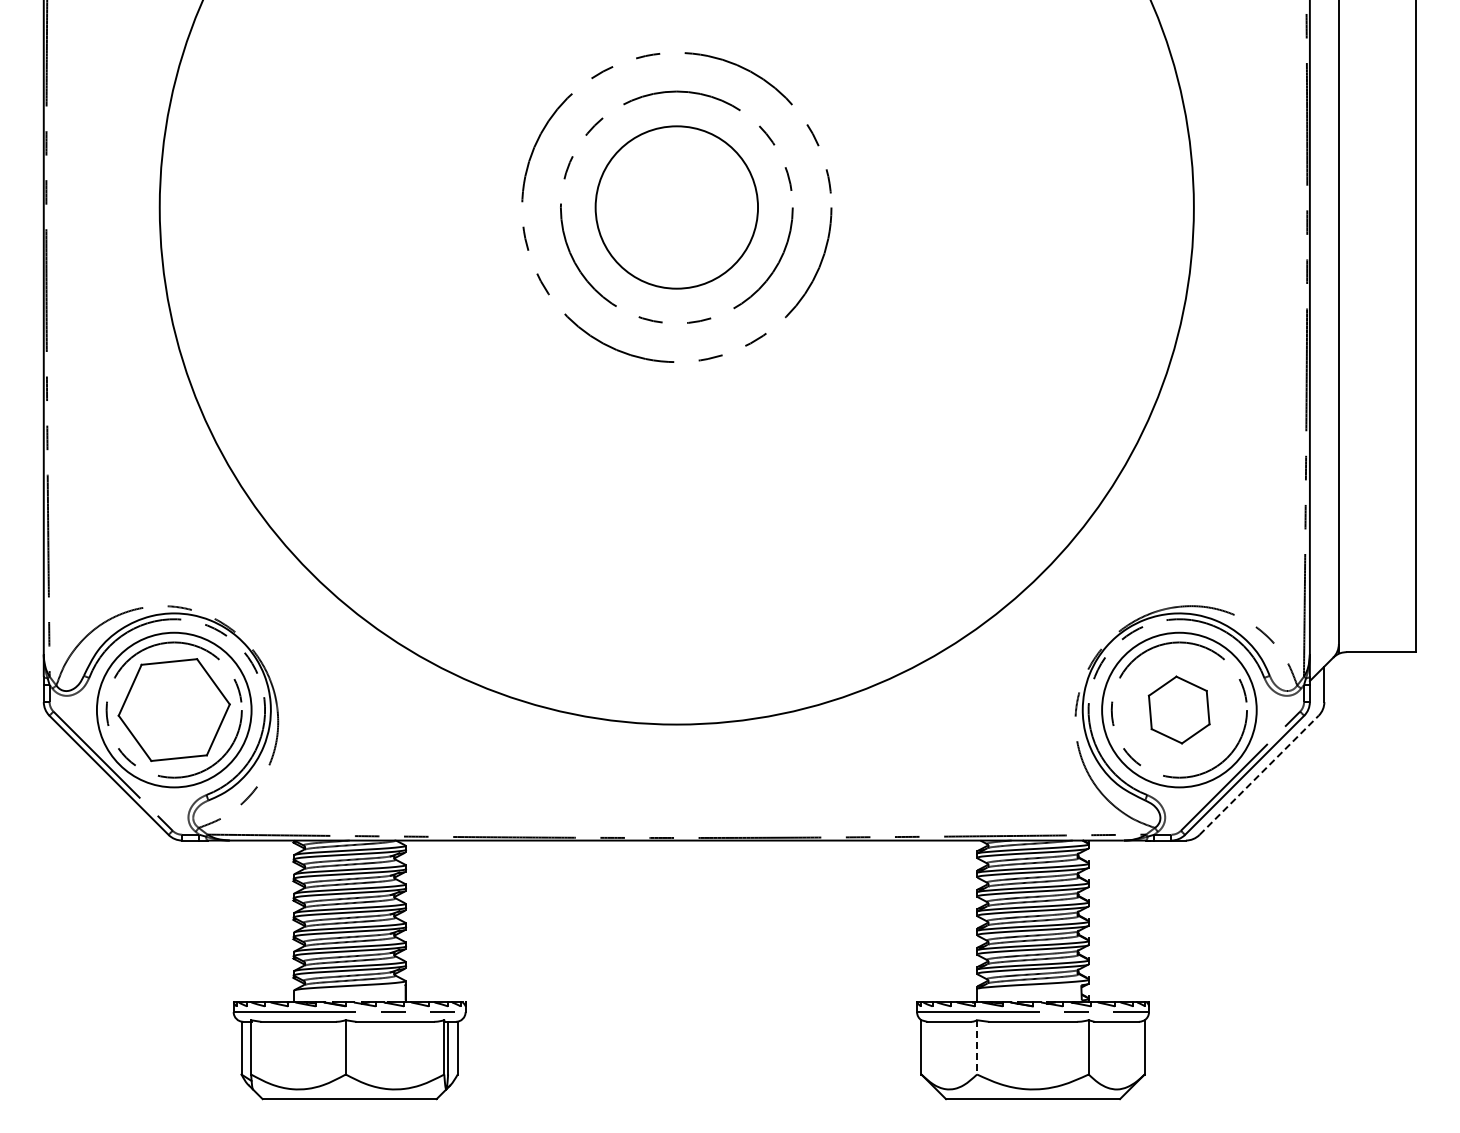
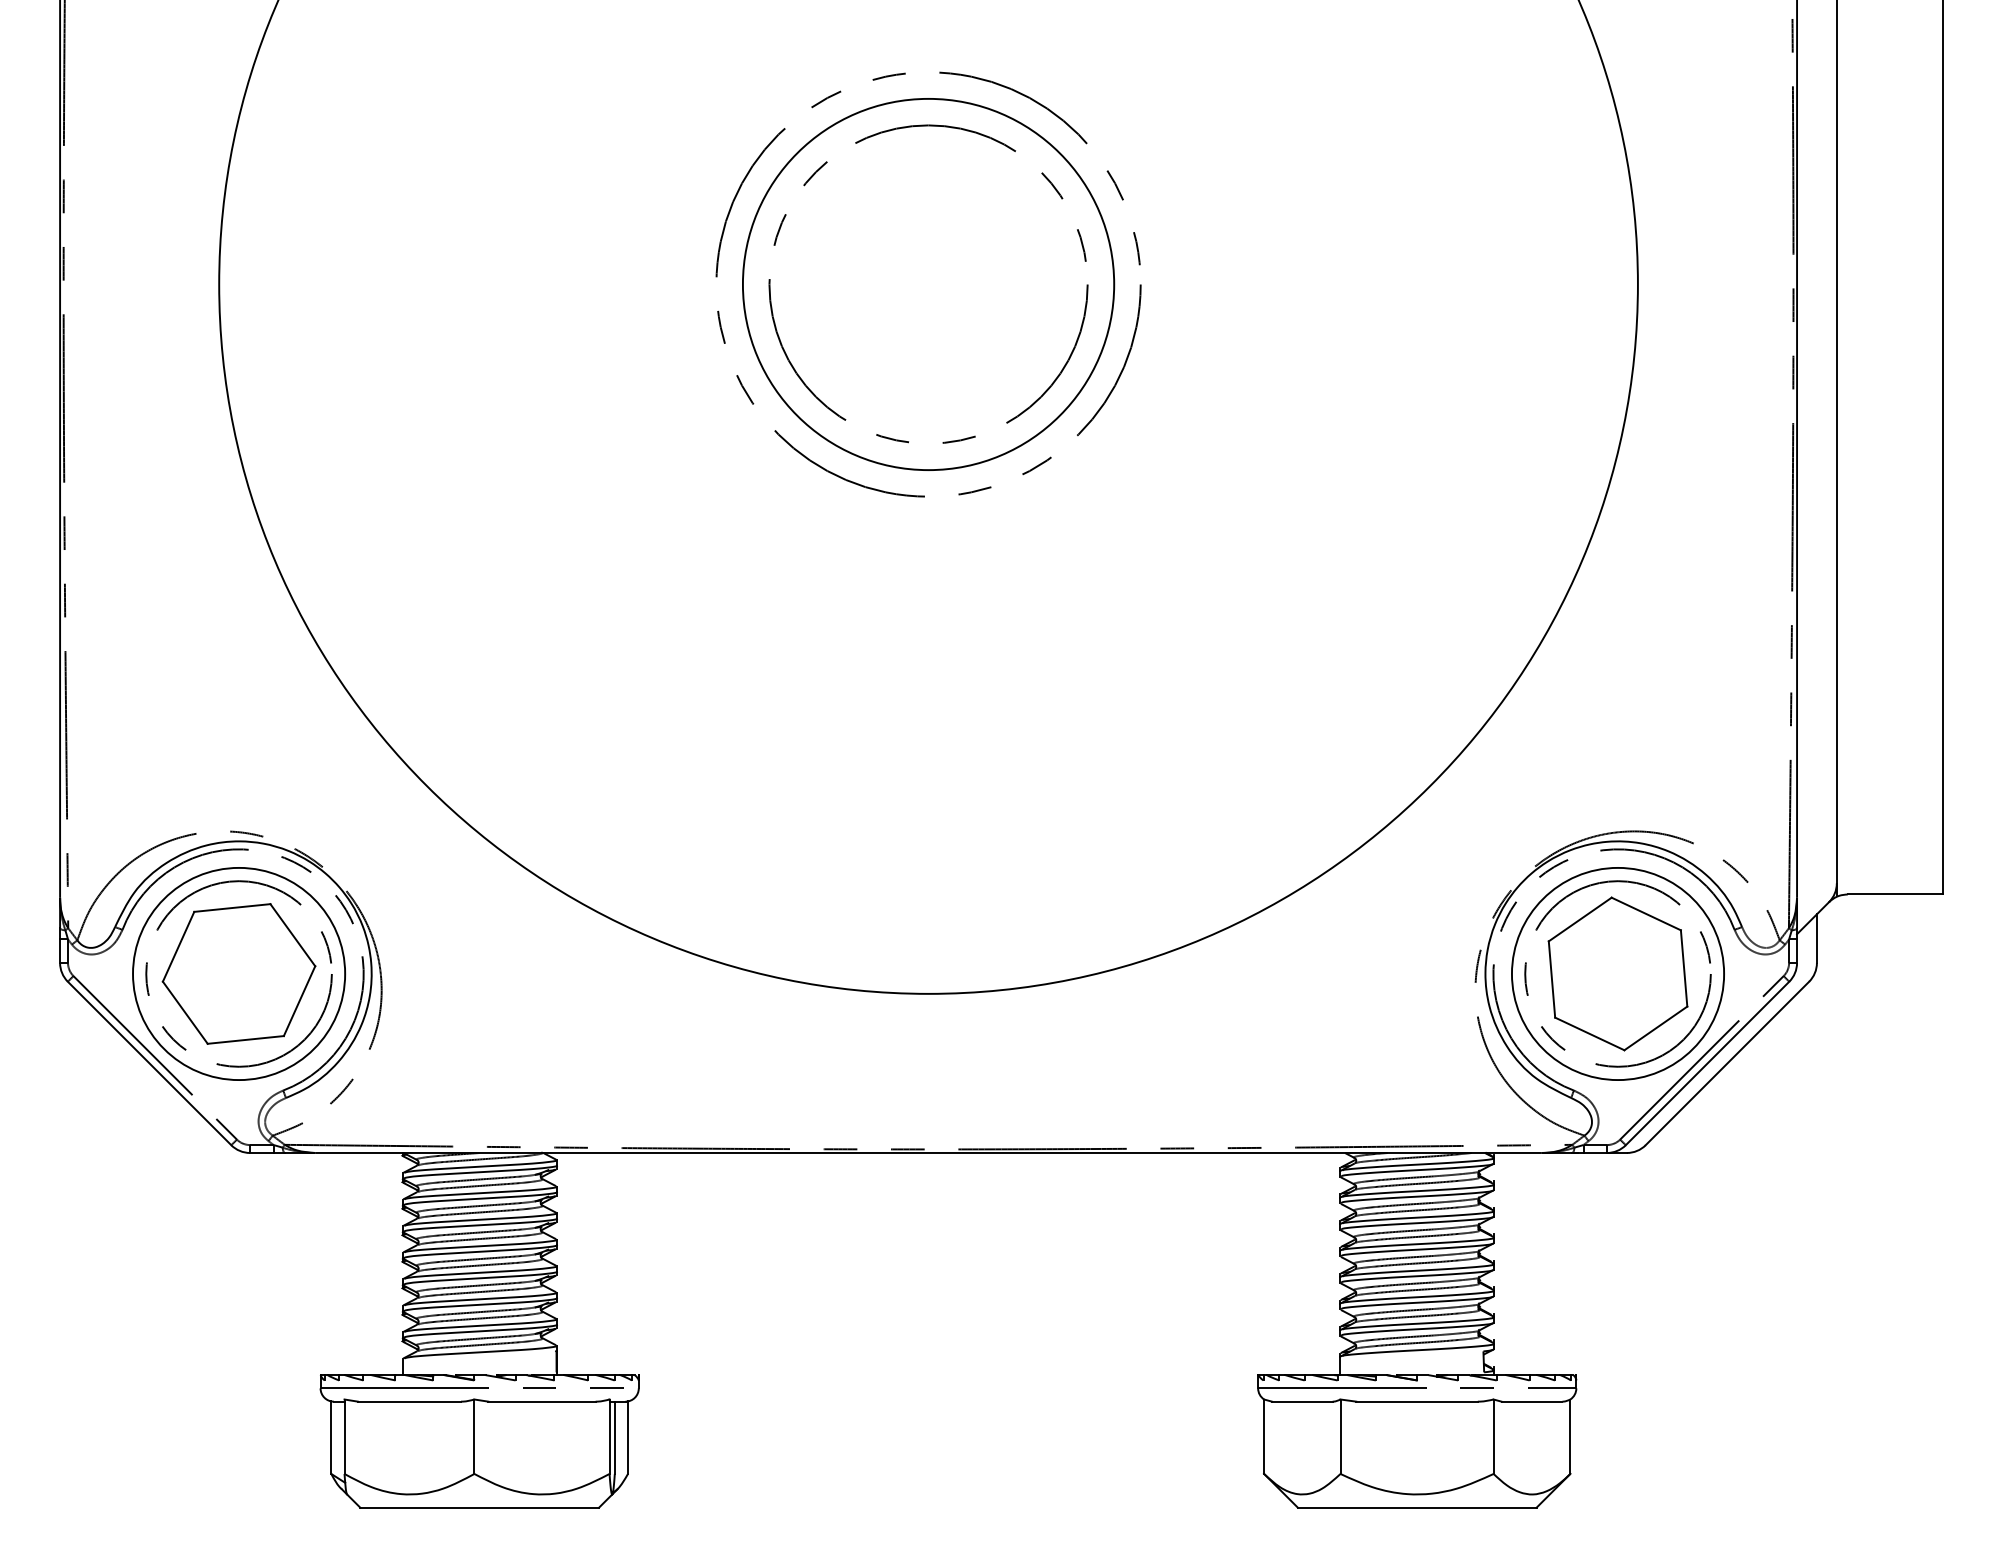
circle: (676, 207) -> (928, 284), size x1.67
part: (1178, 709) -> (1616, 973), size x1.67
line: (1259, 774) -> (1727, 1062), dashed -> solid
line: (977, 1047) -> (1341, 1436), dashed -> solid

